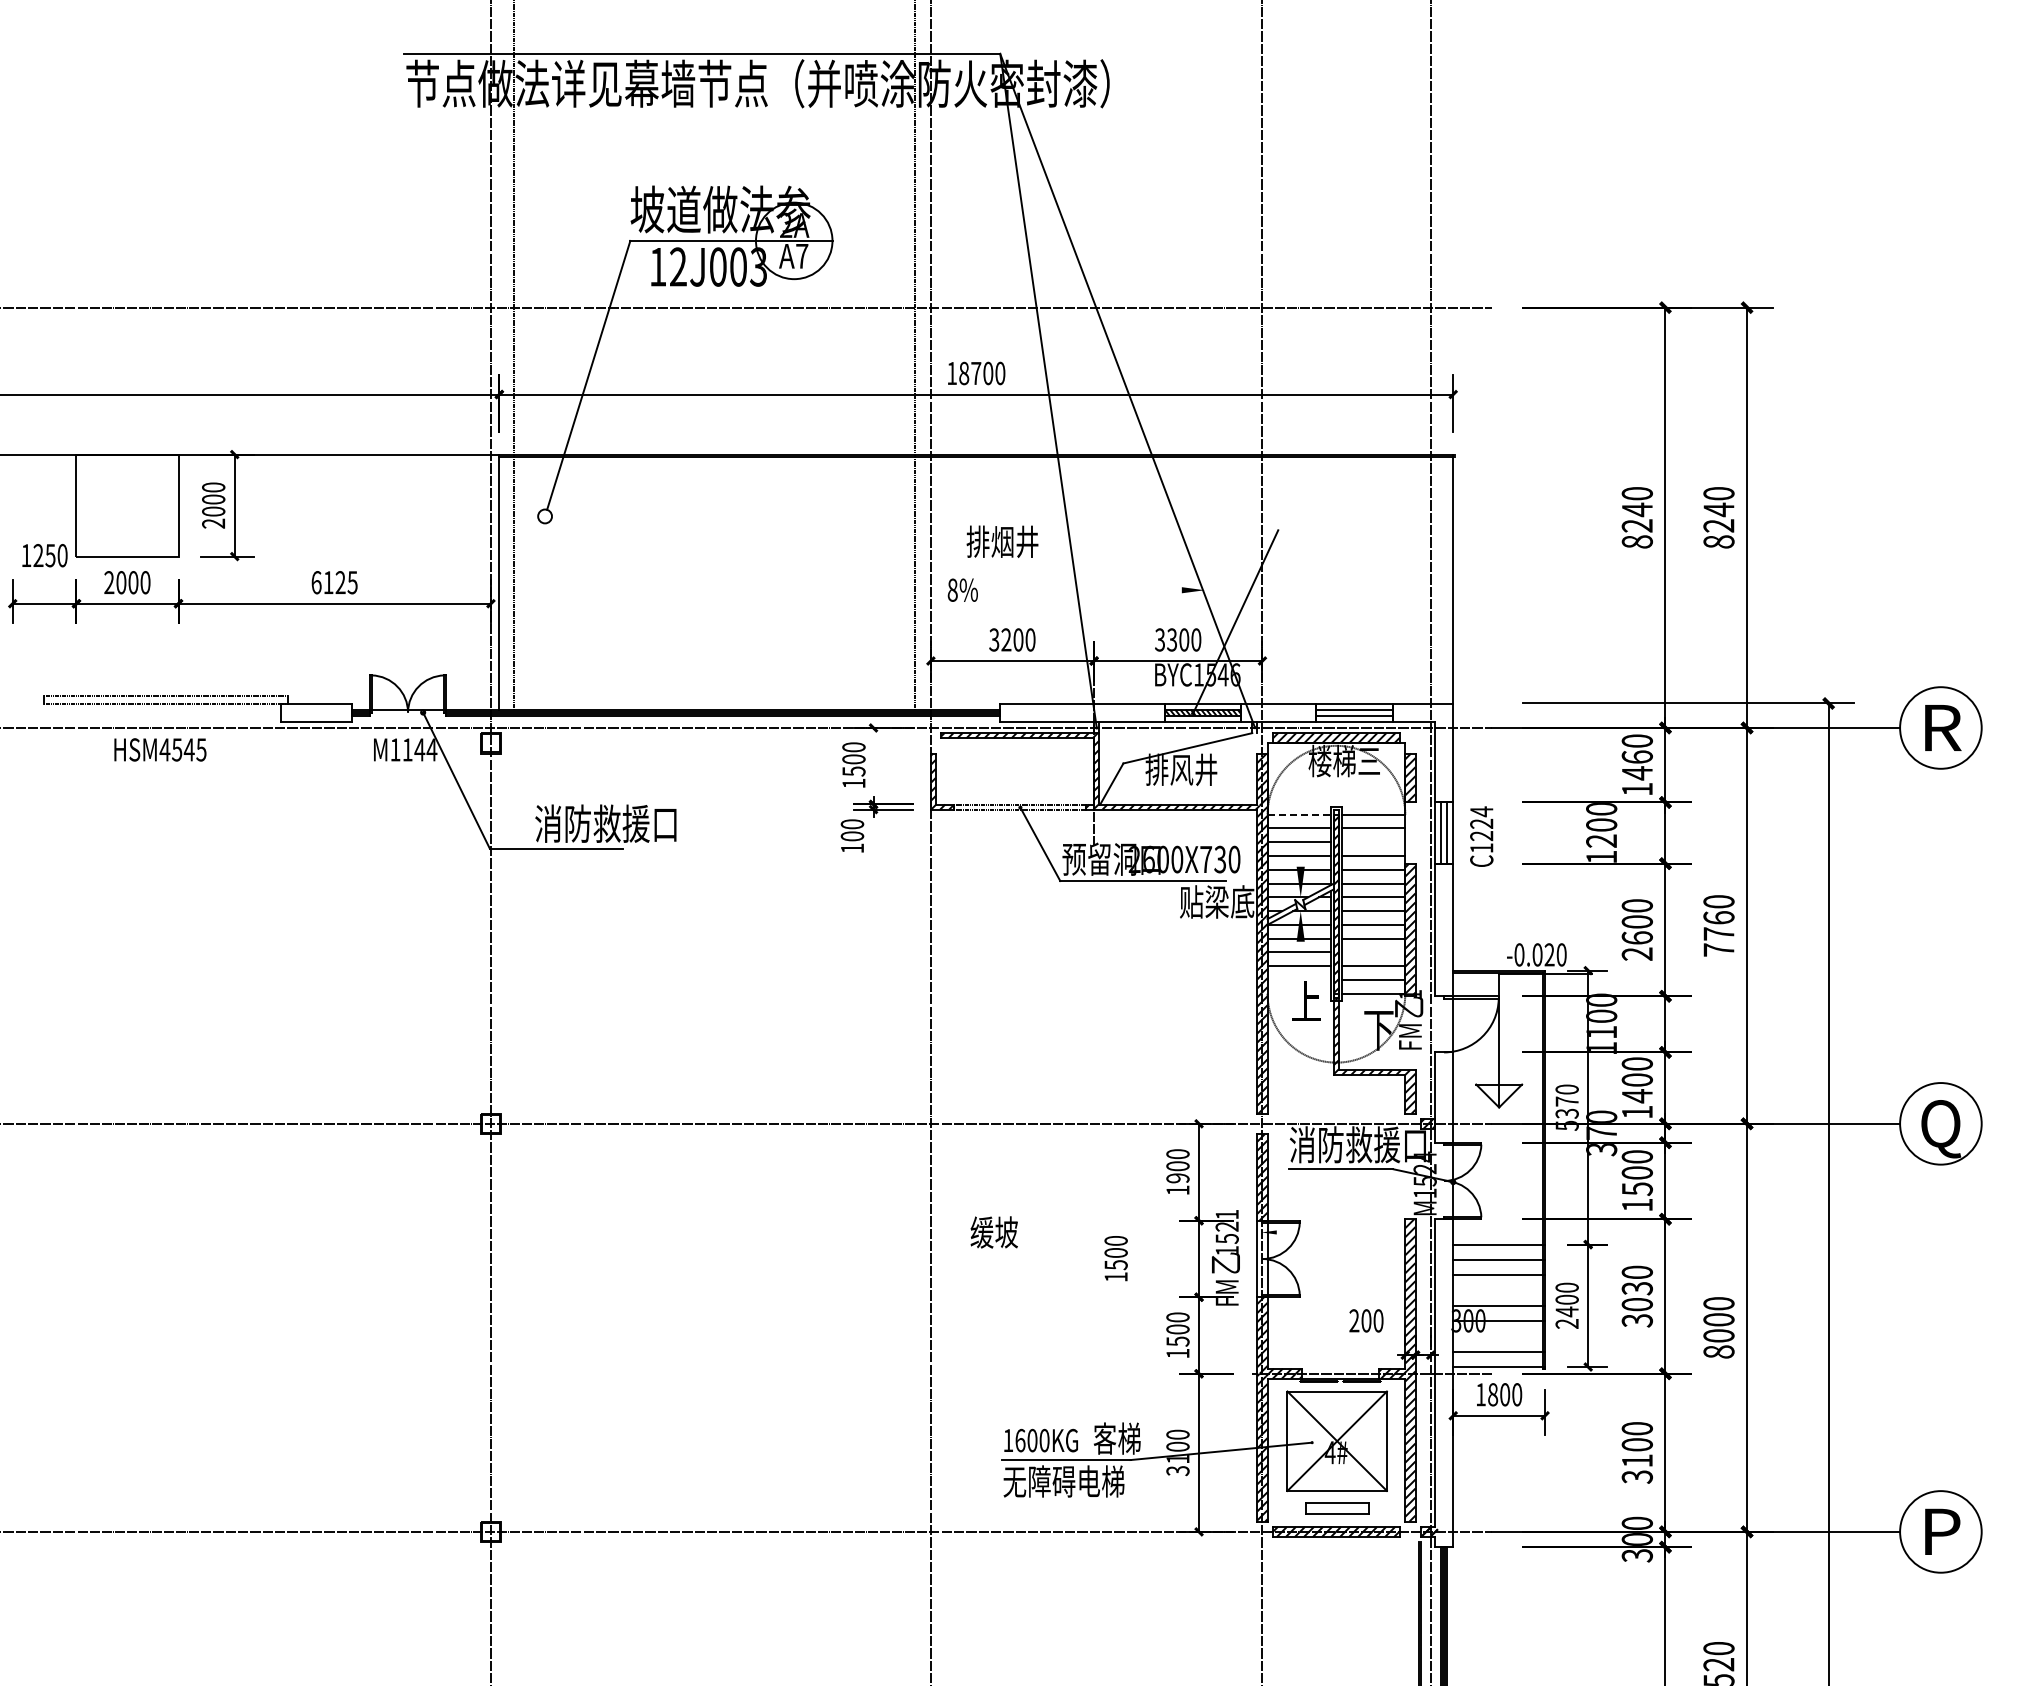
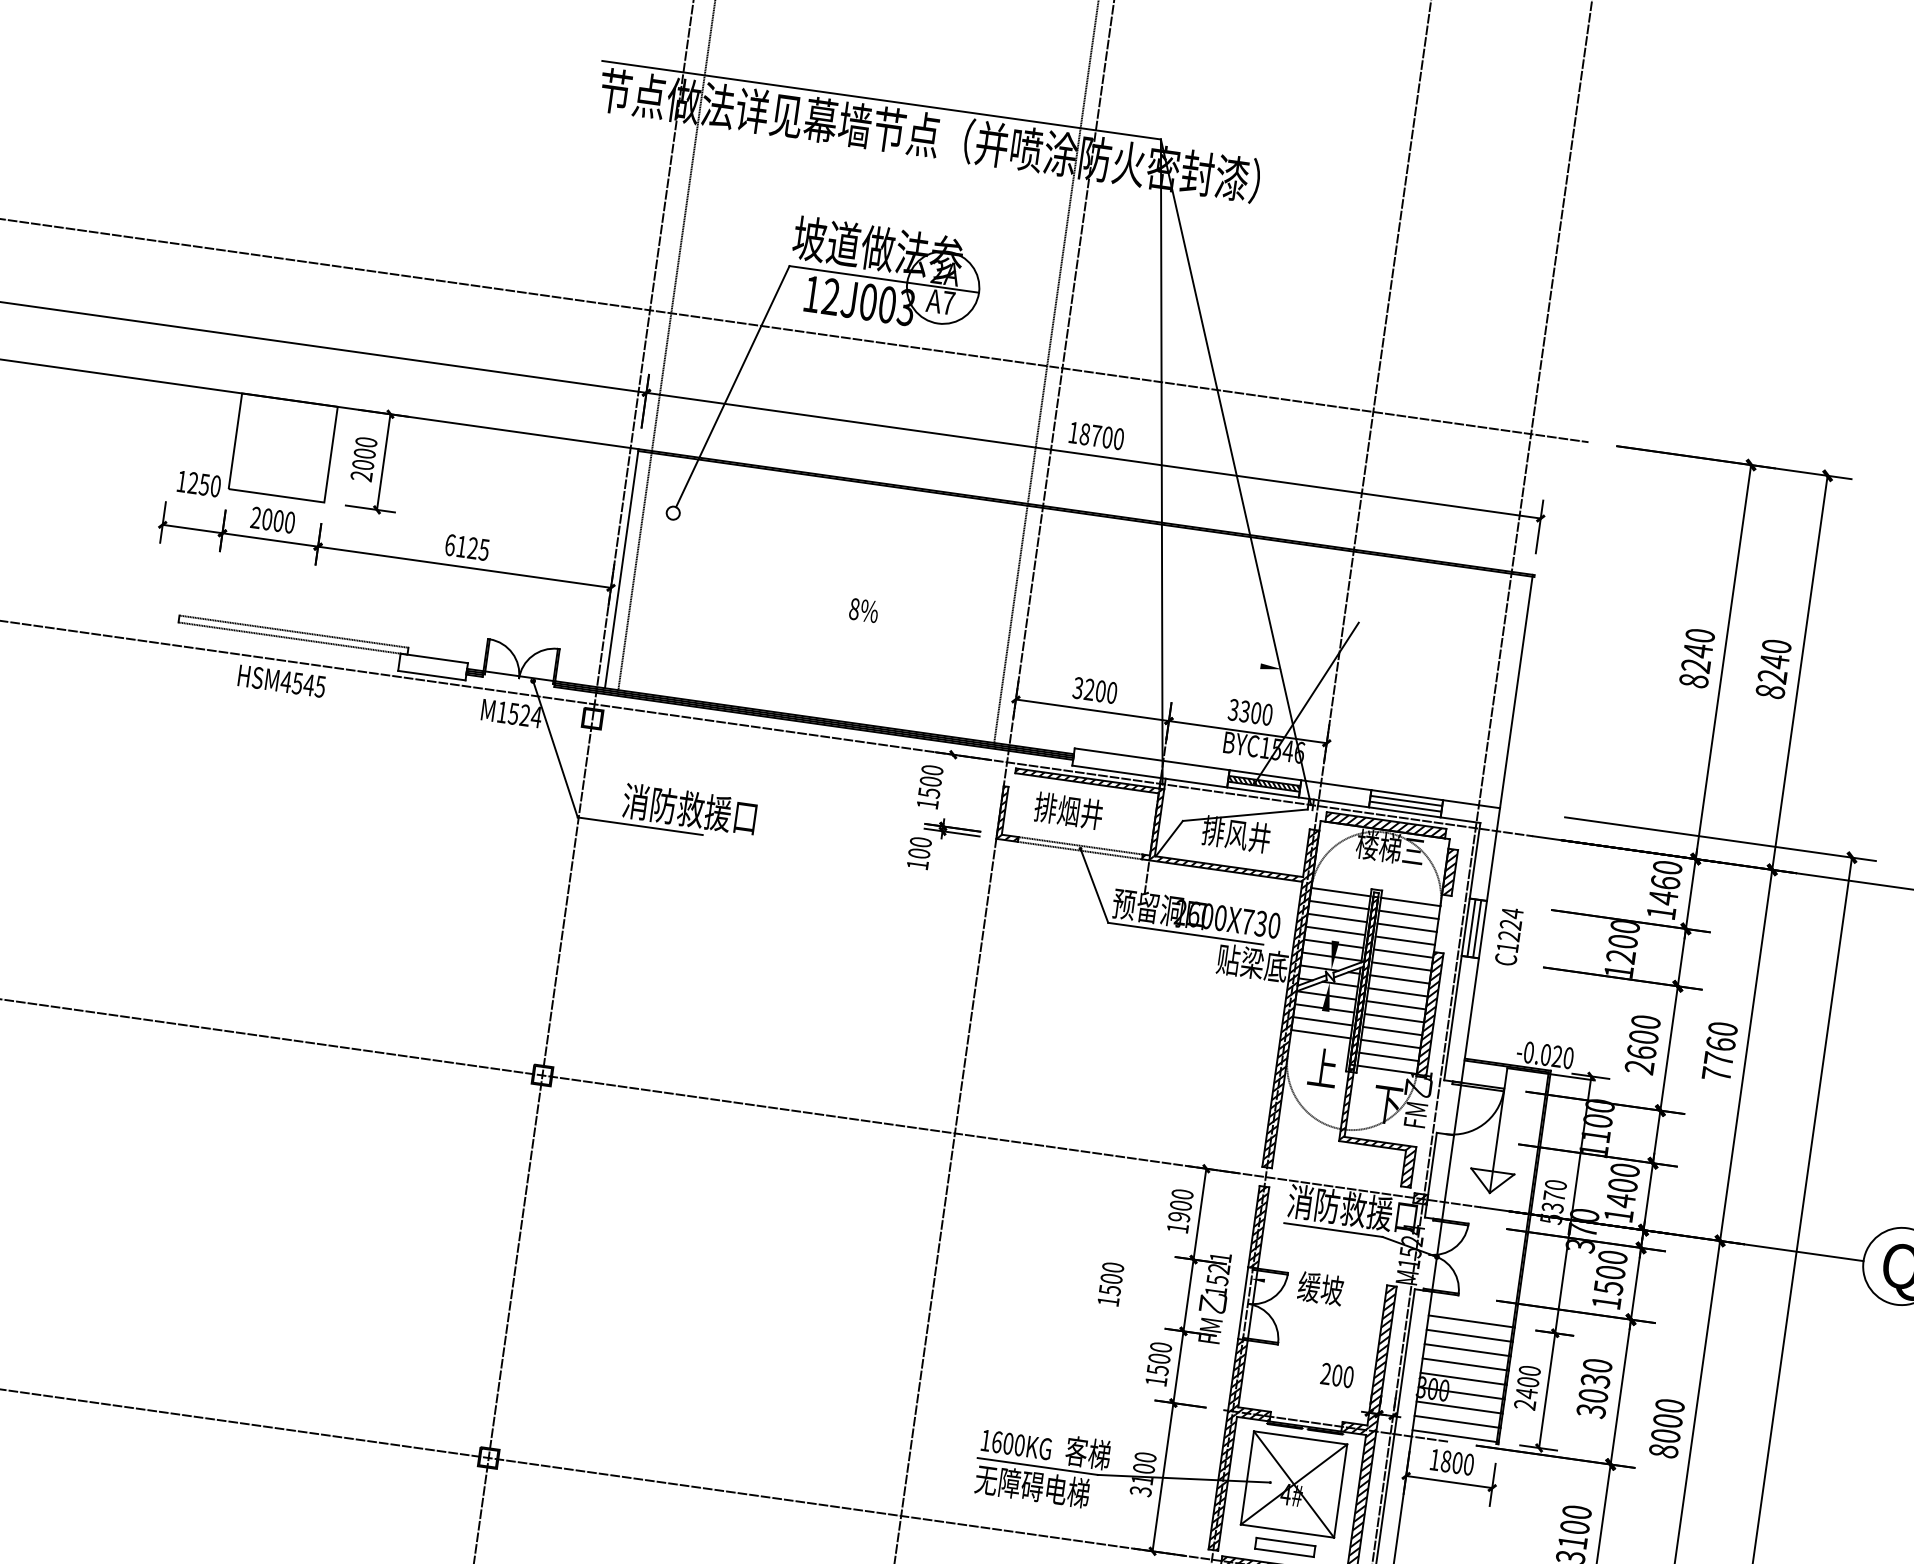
text: (1002, 541) -> (1068, 810), moved
text: (962, 589) -> (863, 609), moved
text: (413, 749) -> (519, 714), M1144 -> M1524
line: (1299, 814) -> (1341, 891), dashed -> solid
line: (1373, 842) -> (1406, 927), added
line: (1373, 952) -> (1392, 1031), added
text: (993, 1232) -> (1319, 1288), moved
line: (1499, 1290) -> (1466, 1364), added
line: (1499, 1336) -> (1459, 1407), added

